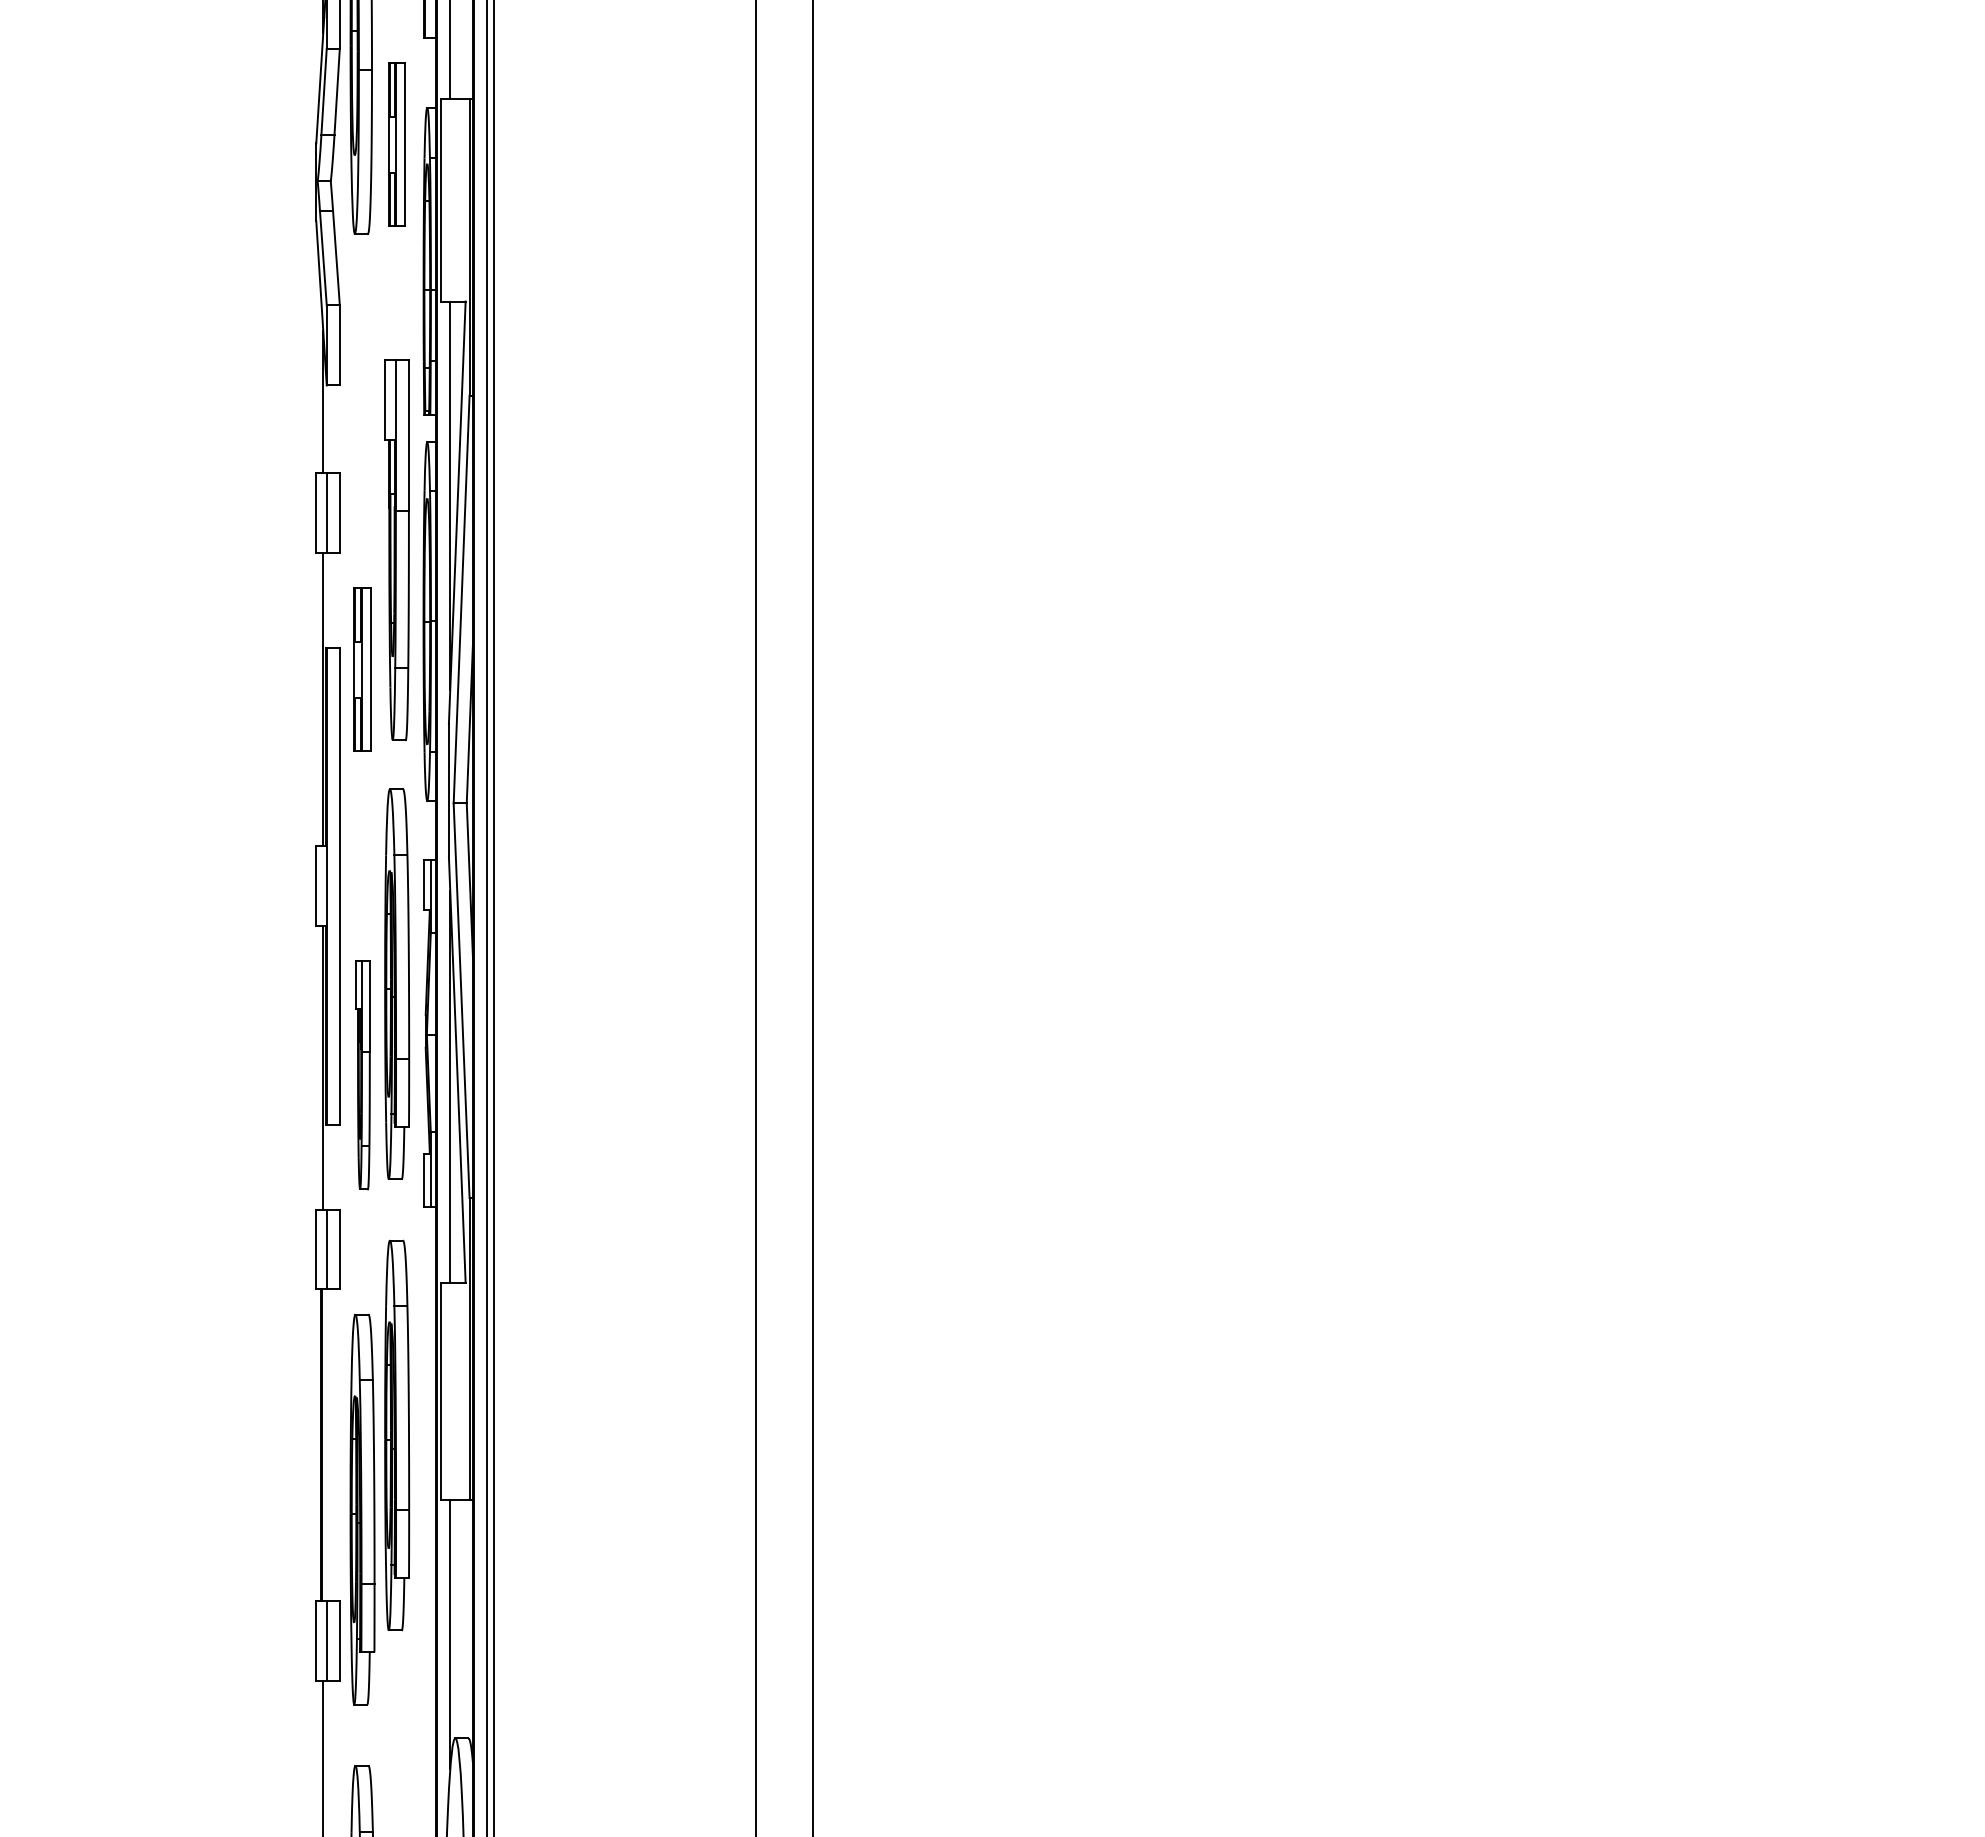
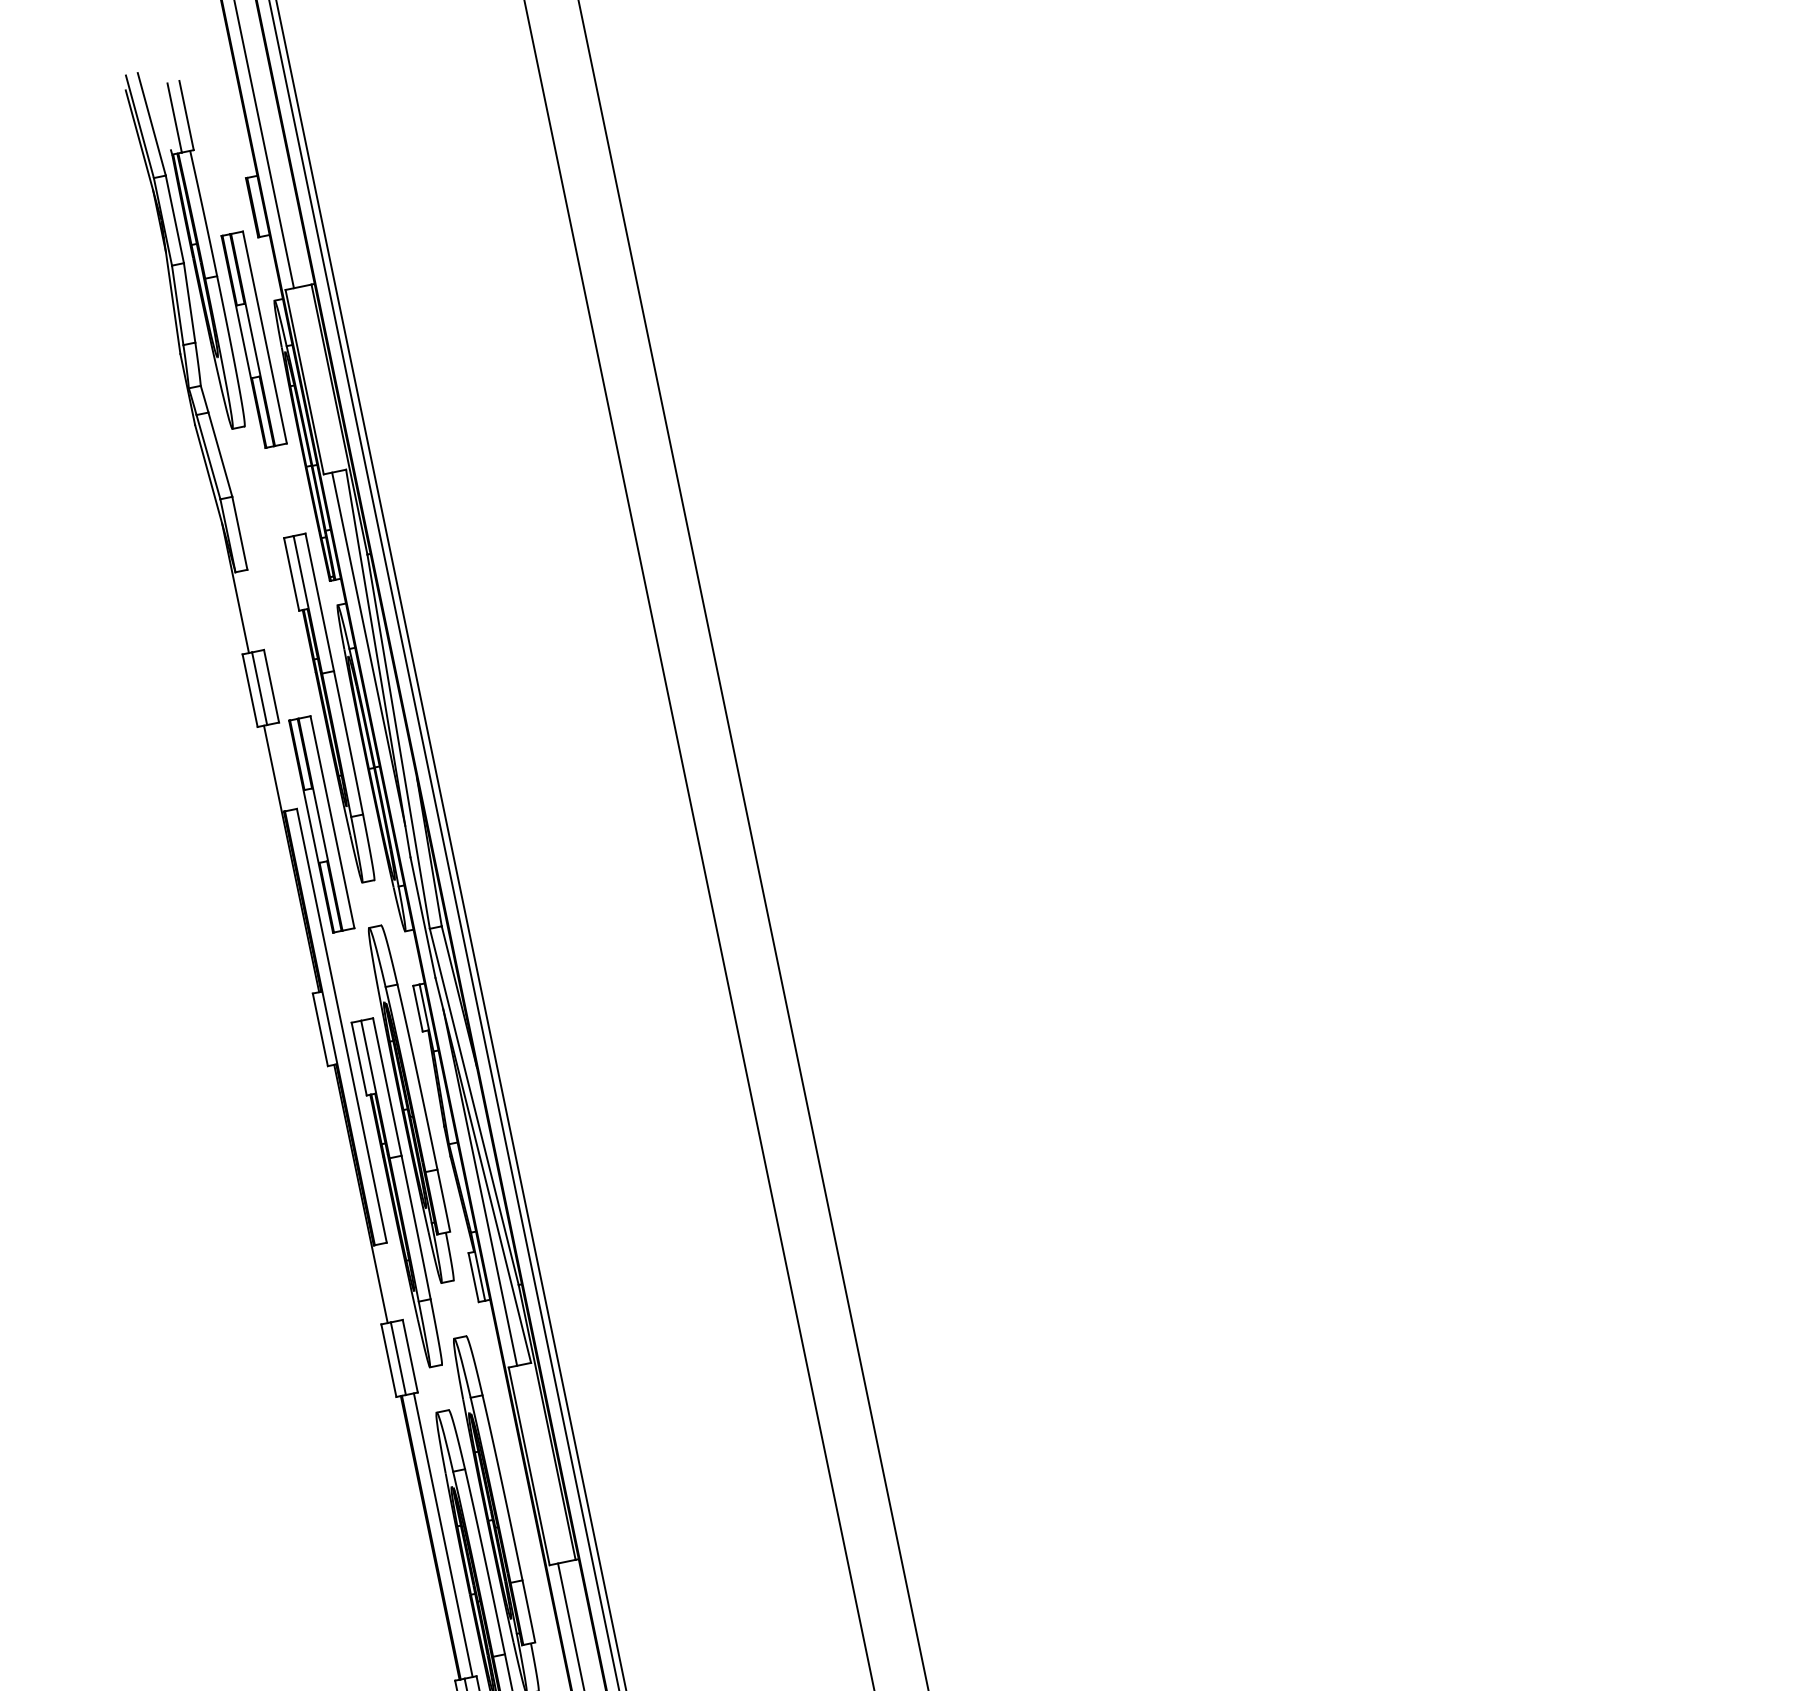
part: (396, 144) -> (253, 339), size x1.43
part: (362, 669) -> (321, 824), size x1.43
part: (362, 1075) -> (398, 1193), size x1.67
line: (335, 1445) -> (443, 1535), added

